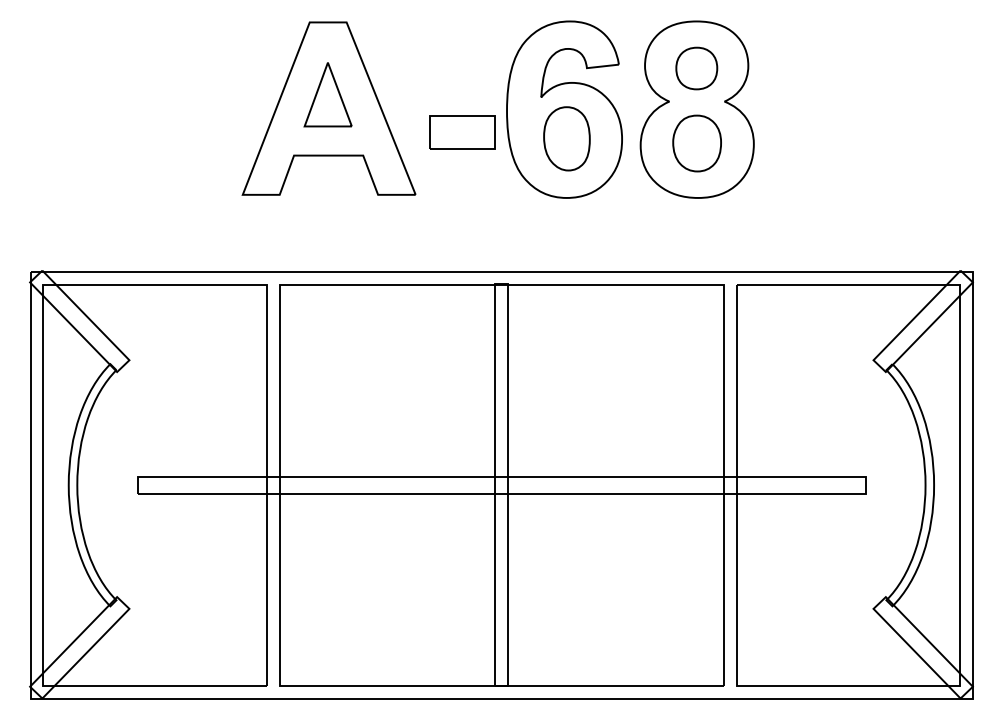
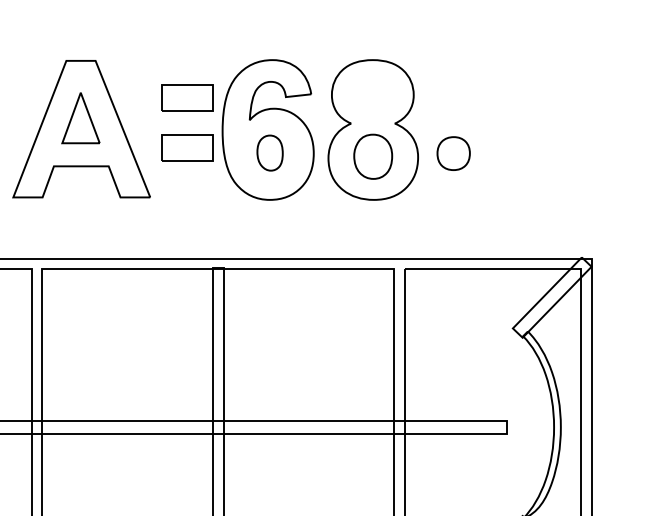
part: (696, 68) -> (453, 153), moved
part: (462, 69) -> (187, 98), added
part: (566, 138) -> (269, 152), size x0.7

